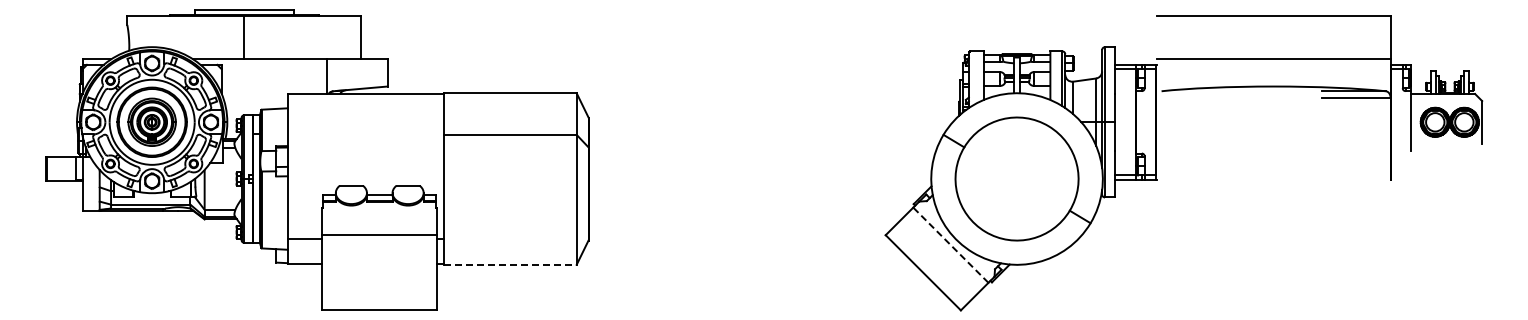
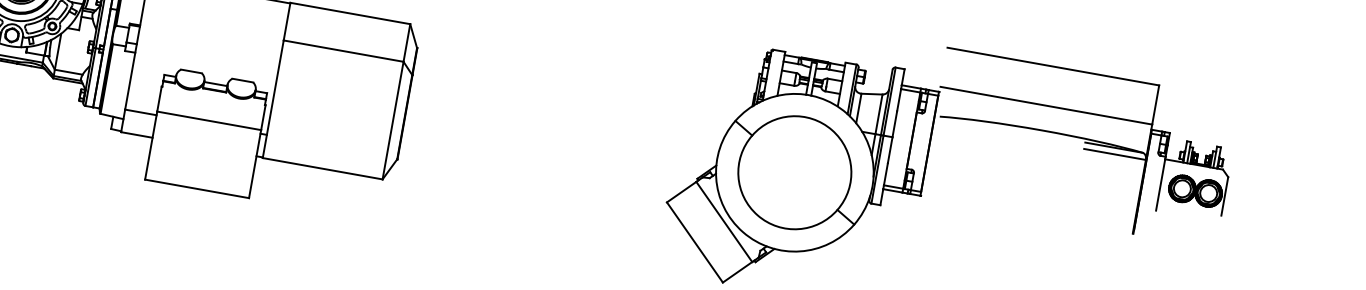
line: (950, 244) -> (724, 221), dashed -> solid
line: (510, 264) -> (322, 168), dashed -> solid

